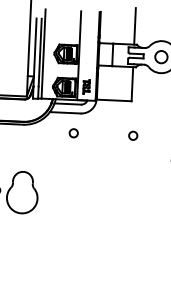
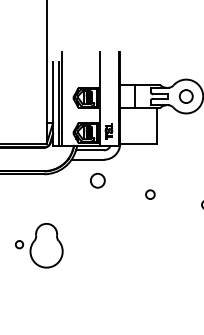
line: (135, 26) -> (157, 65), removed
circle: (73, 132) -> (97, 180), size x1.6
circle: (133, 135) -> (150, 194), moved

